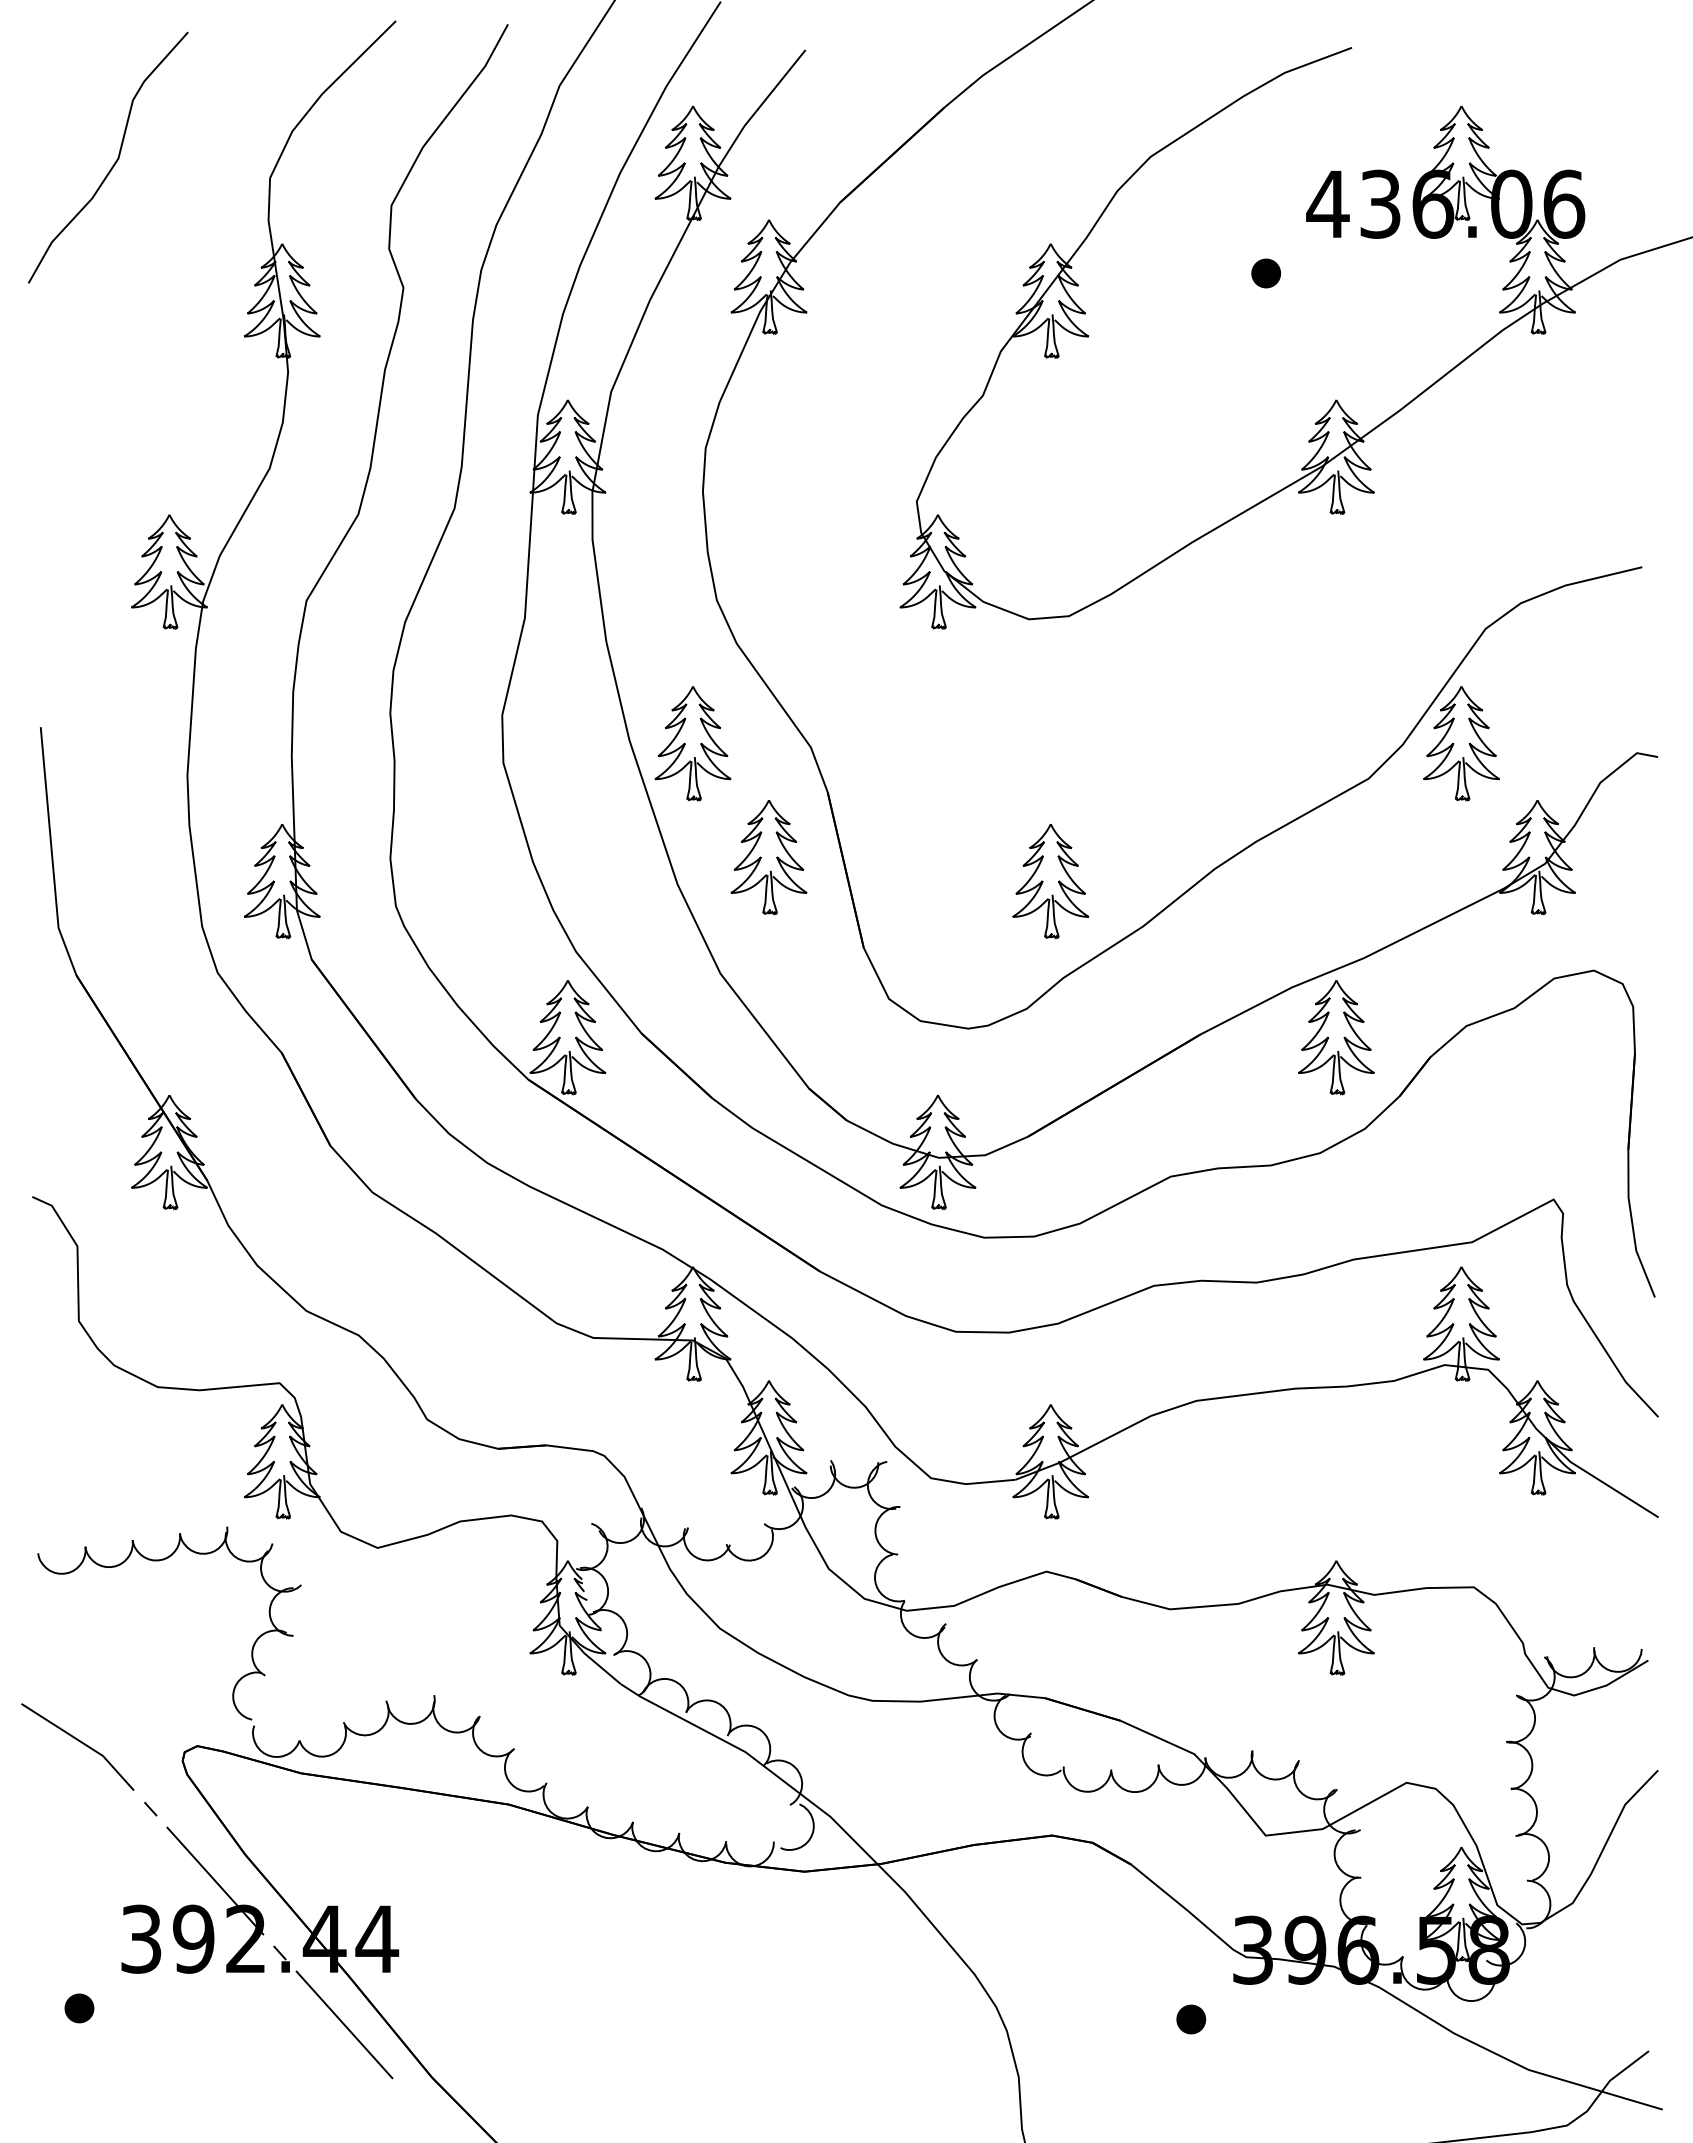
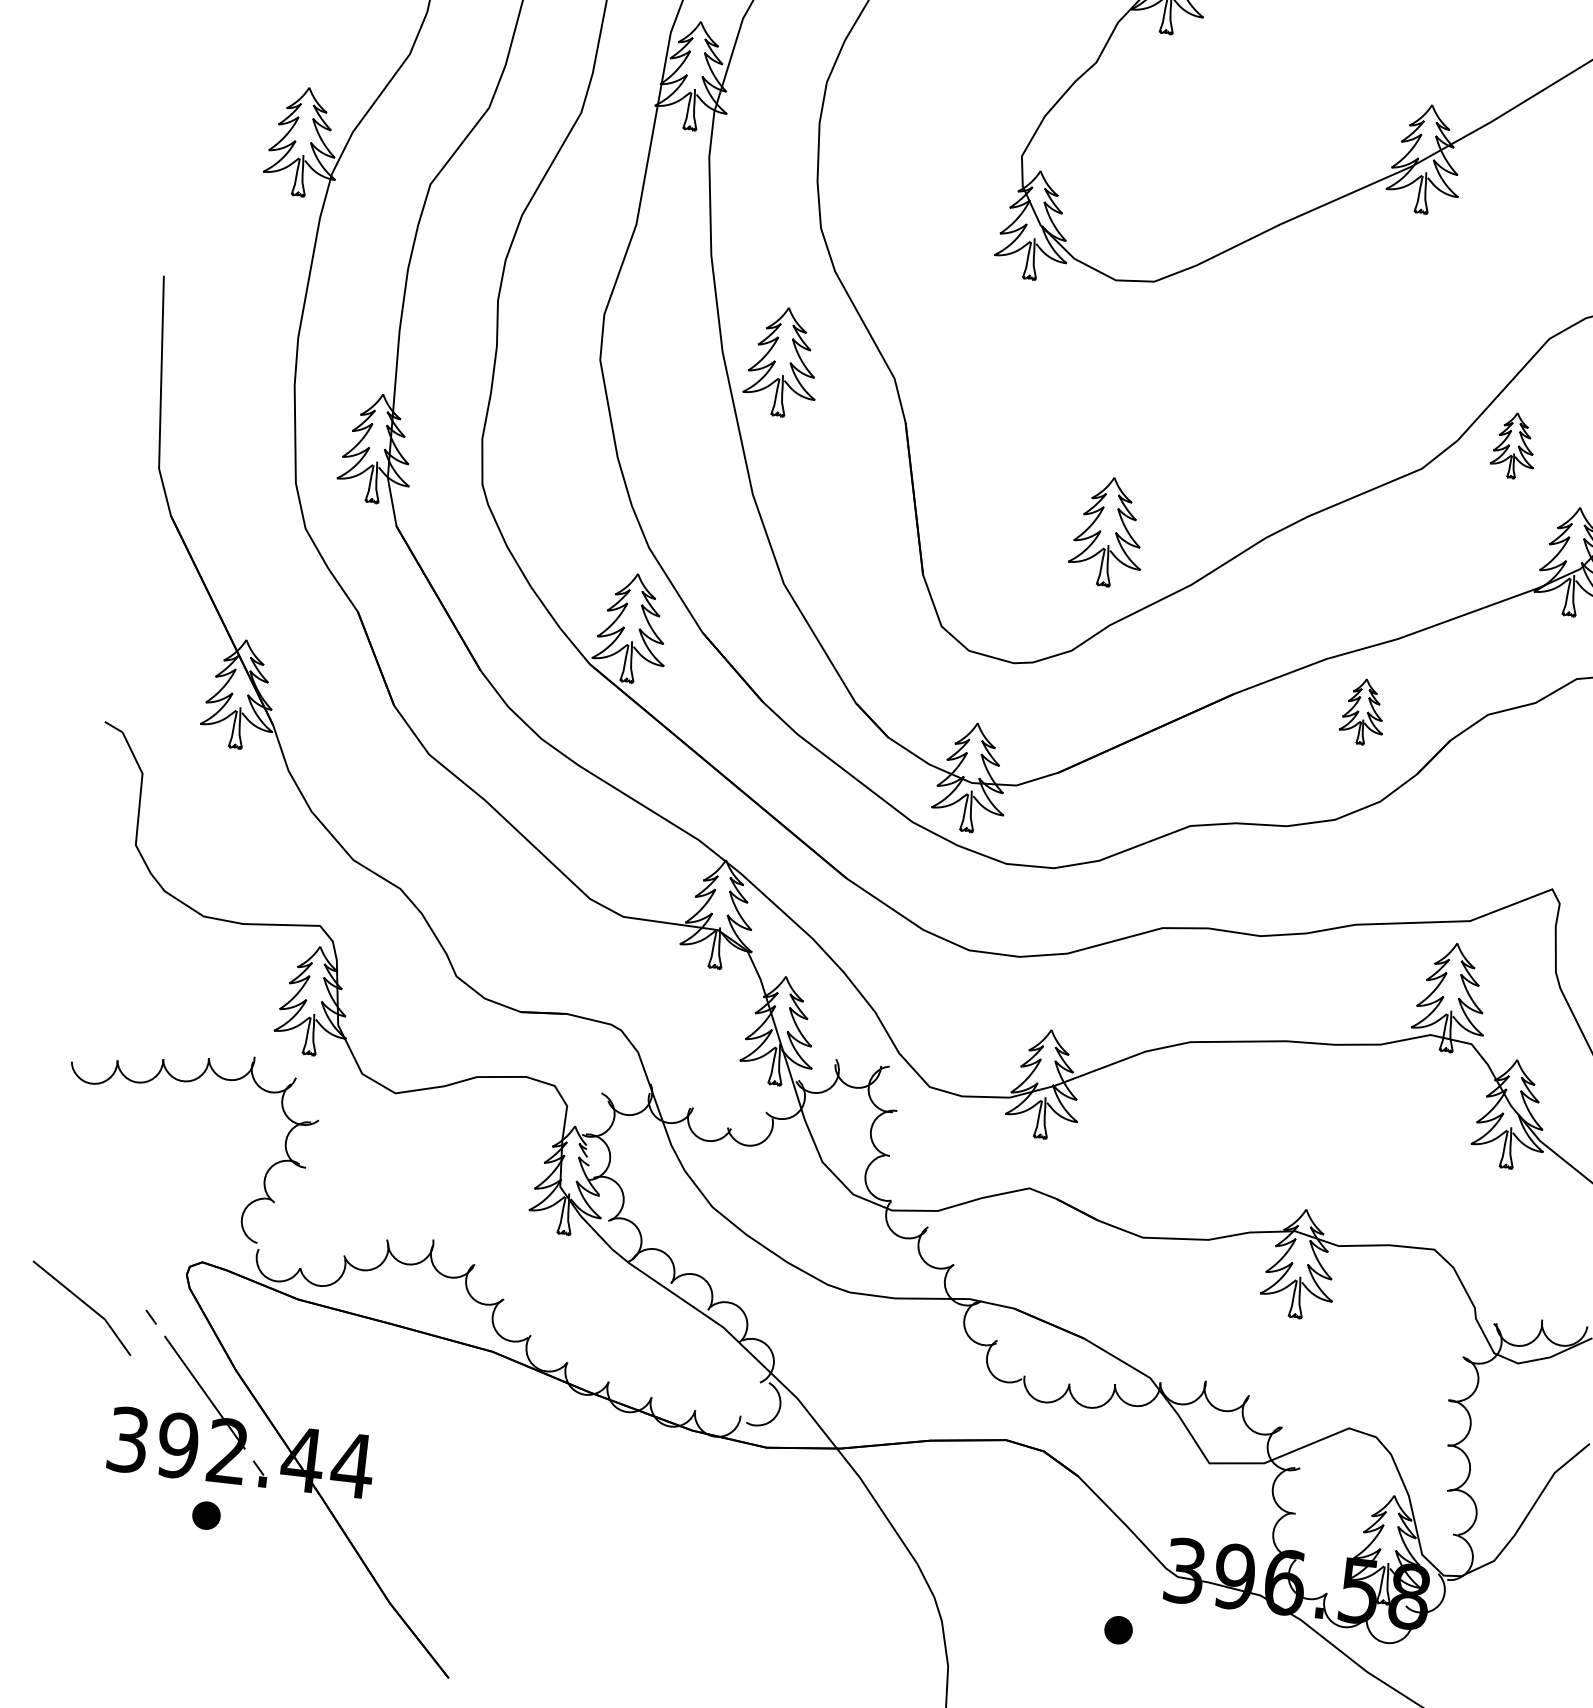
part: (1461, 743) -> (1514, 445), size x0.6
part: (768, 857) -> (842, 478), removed
part: (1336, 1037) -> (1363, 711), size x0.6
line: (79, 1742) -> (84, 1304), moved
part: (79, 2008) -> (206, 1515), moved
line: (344, 2024) -> (312, 1543), removed

